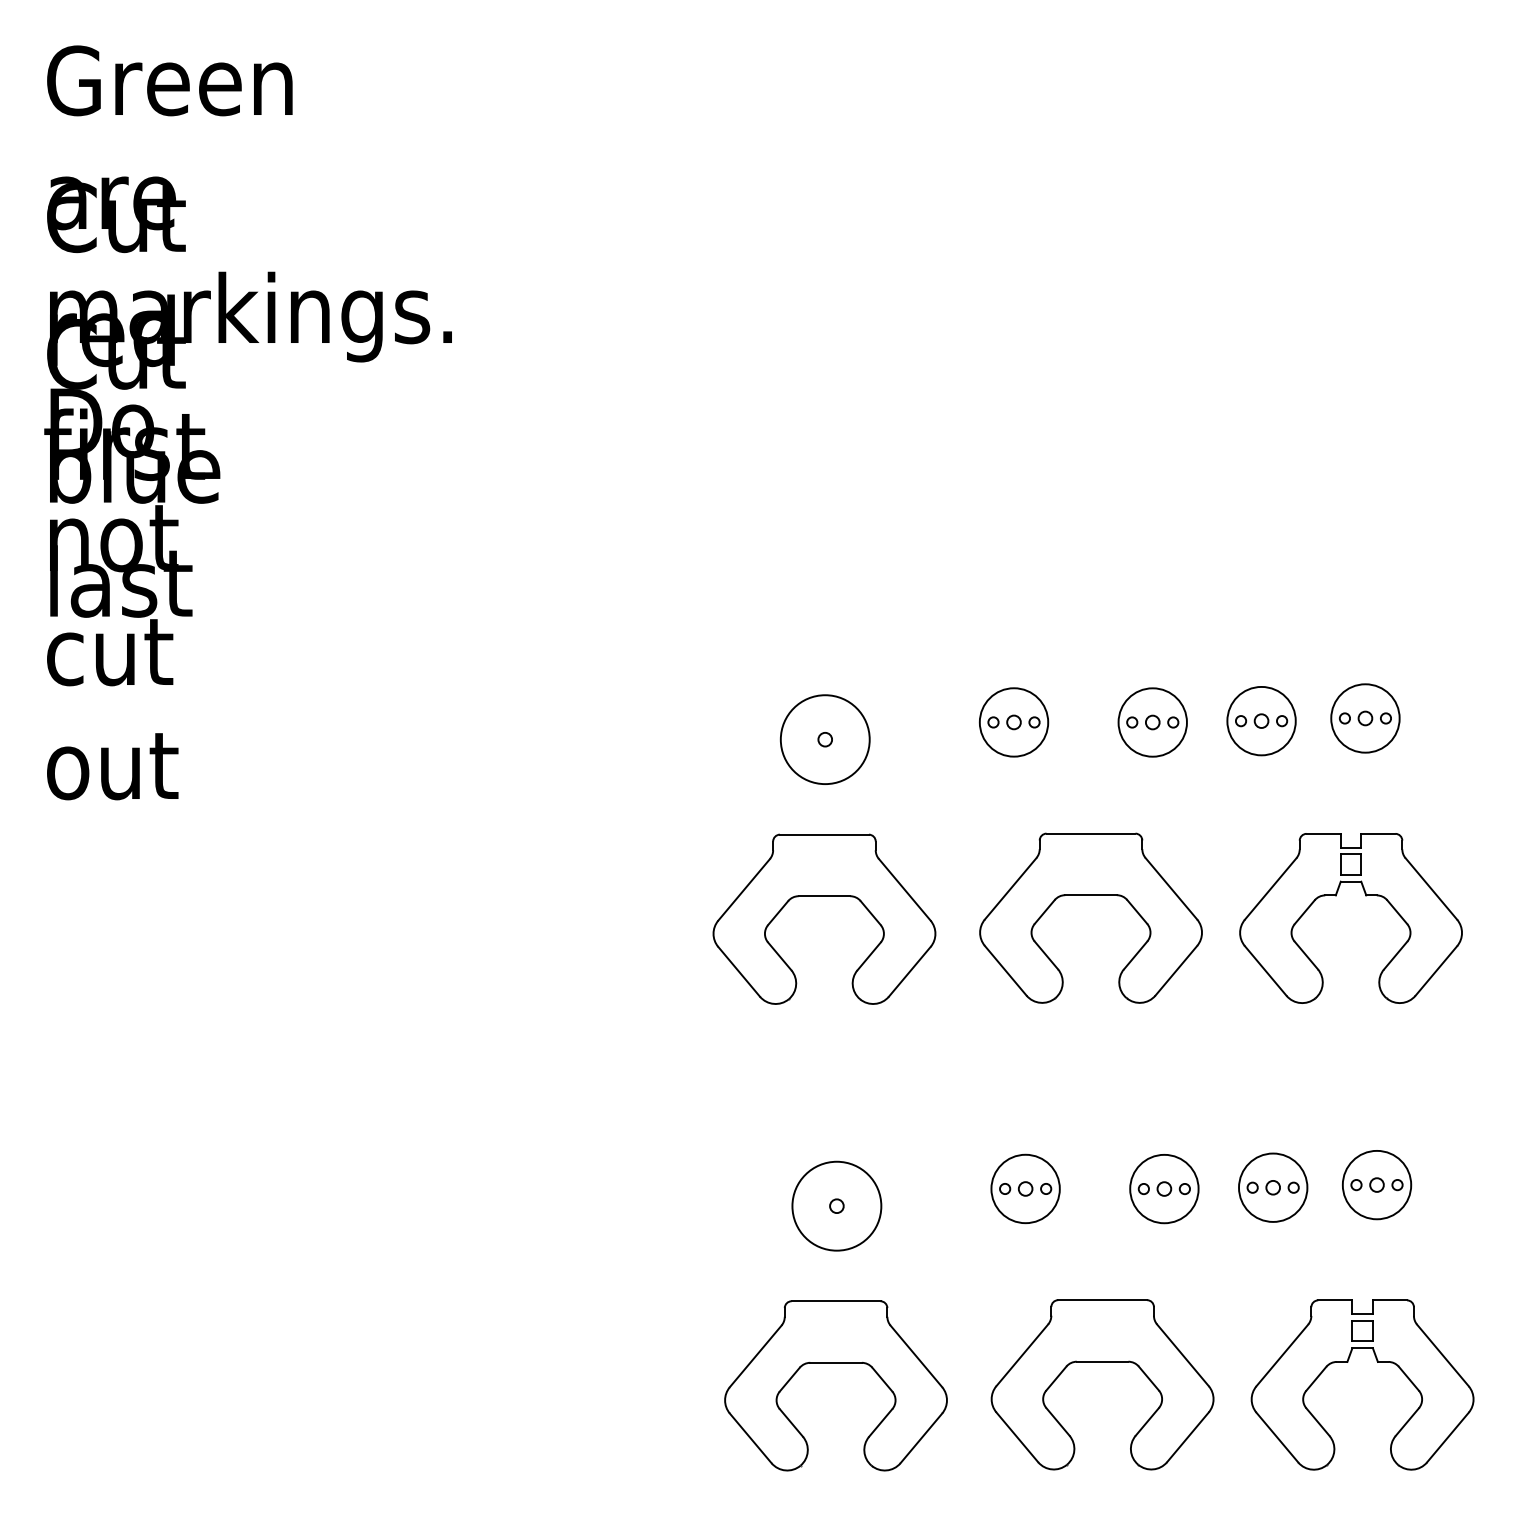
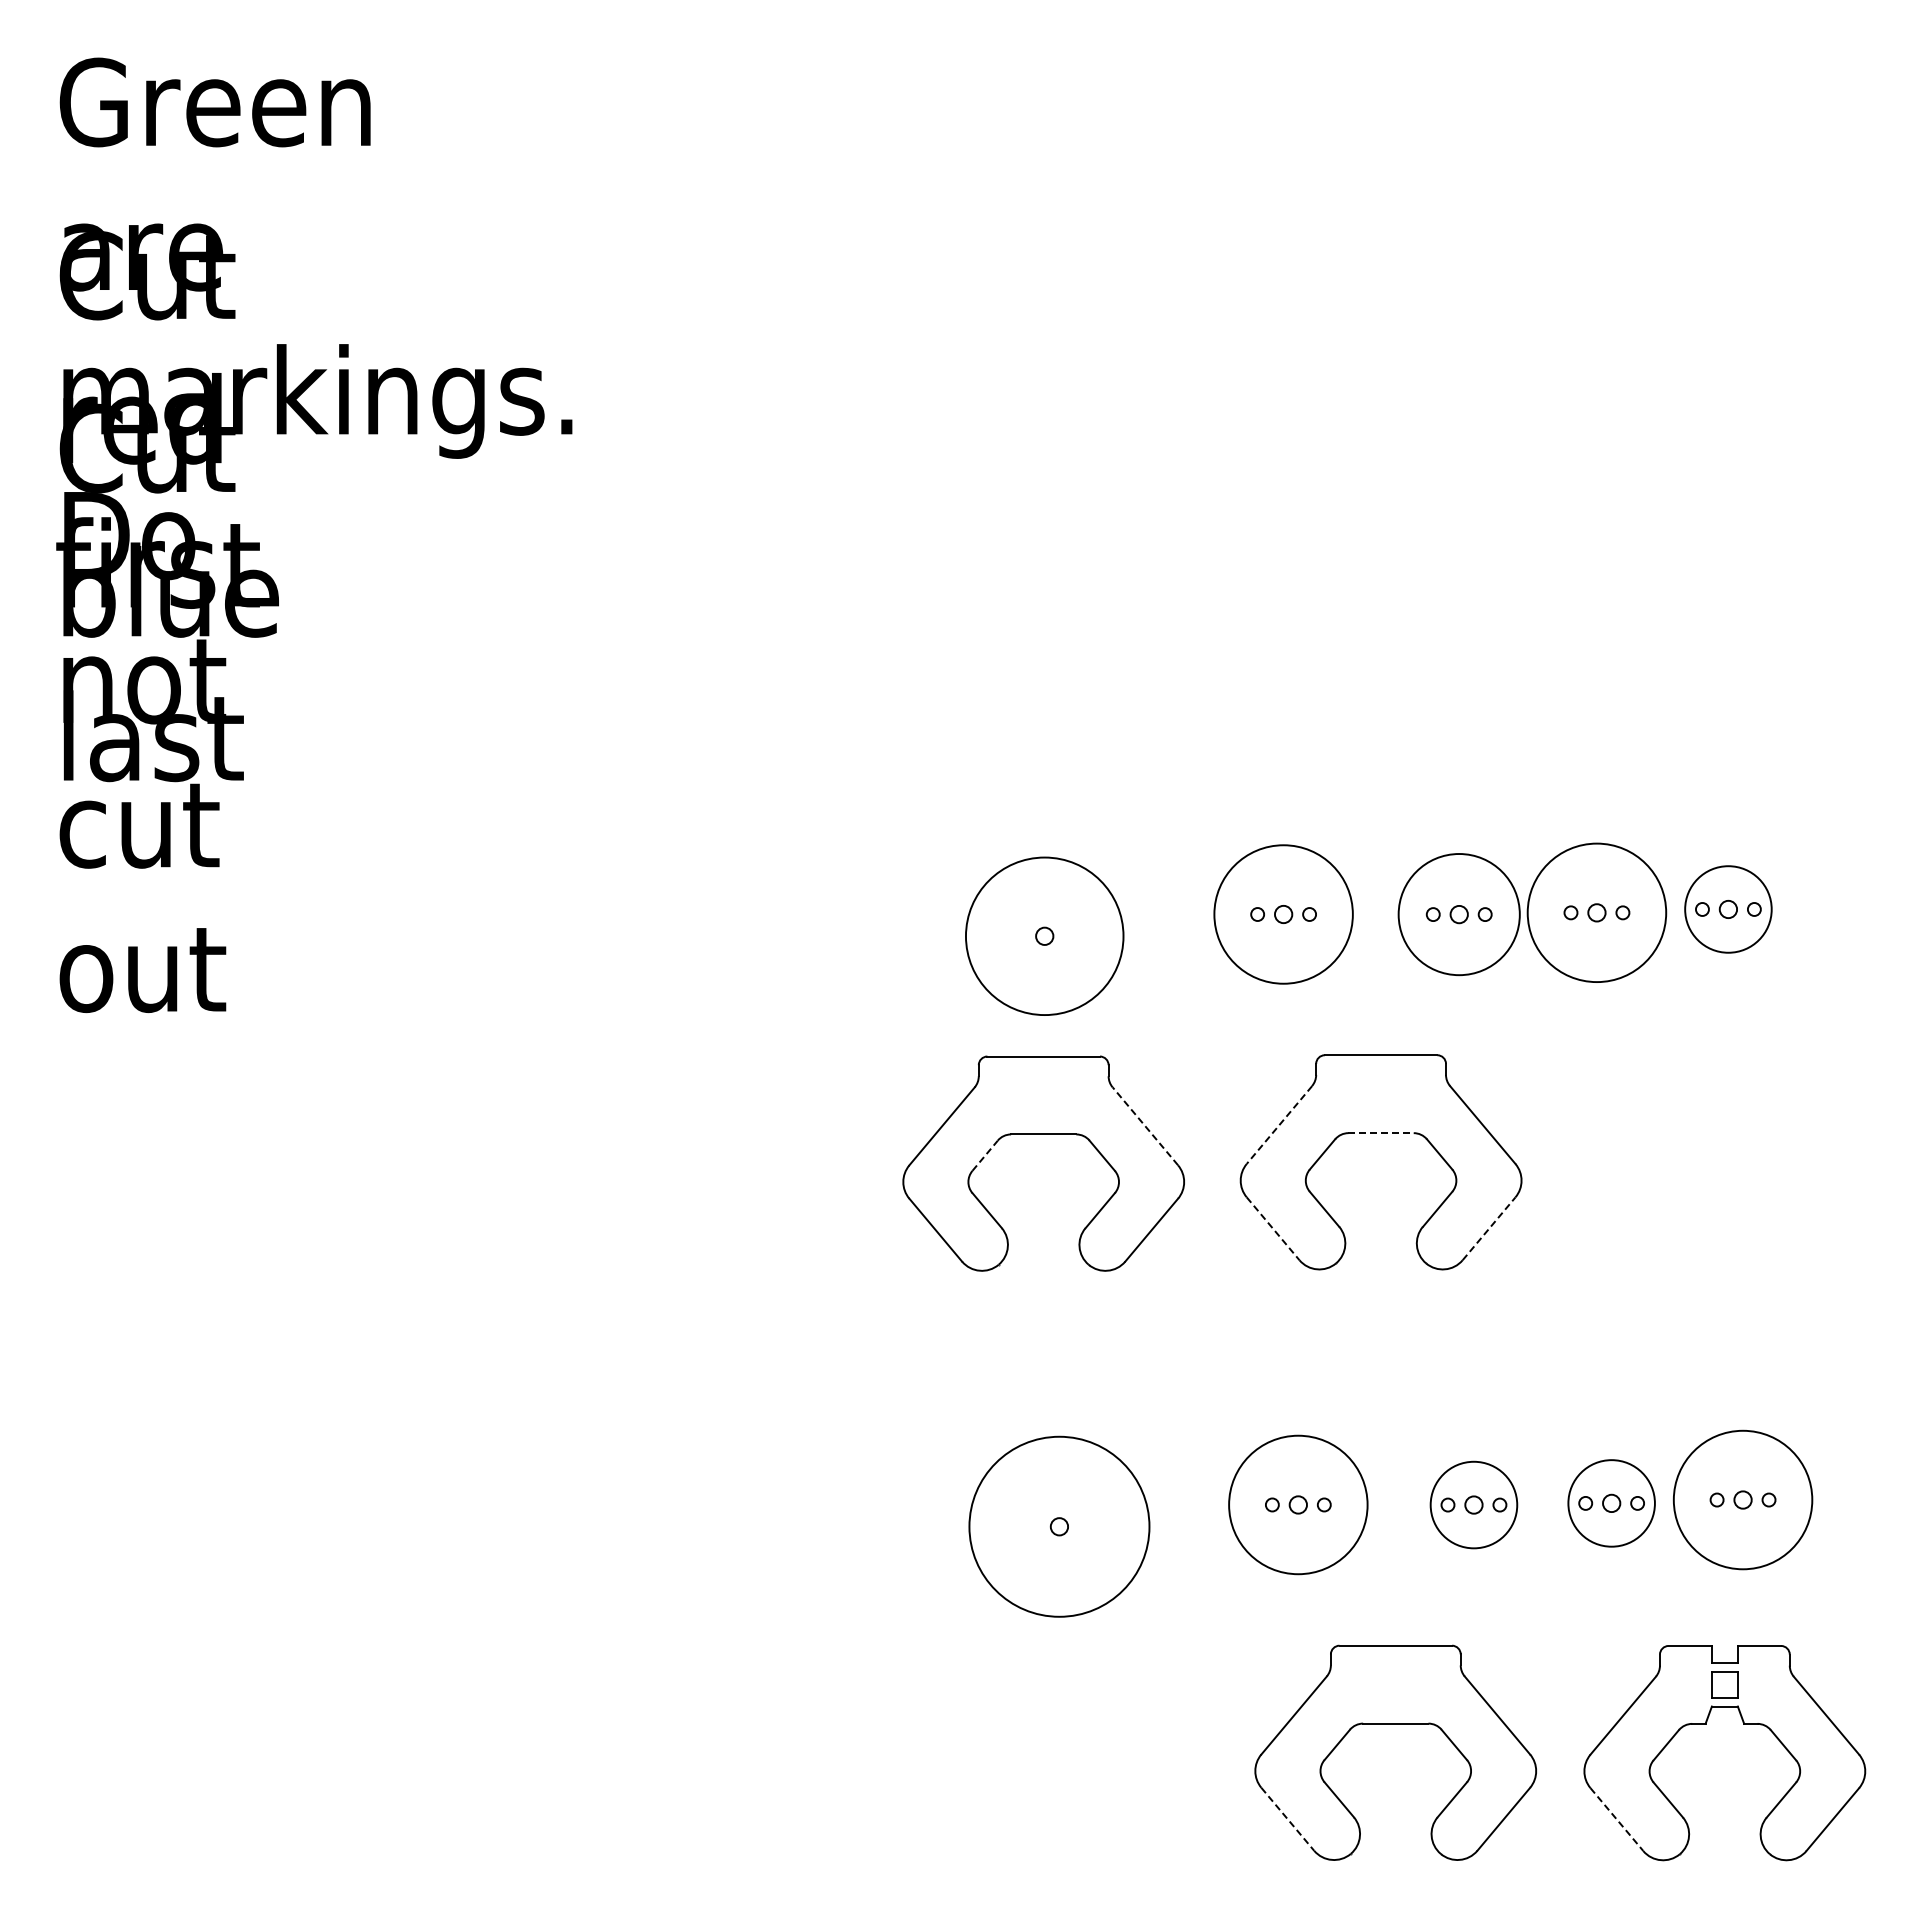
circle: (1261, 720) -> (1596, 912), size x1.6
circle: (1013, 722) -> (1283, 914), size x1.6
circle: (1152, 722) -> (1458, 914), size x1.4
circle: (825, 739) -> (1044, 936), size x1.4
line: (904, 889) -> (1145, 1126), solid -> dashed
line: (1010, 889) -> (1279, 1125), solid -> dashed
line: (1091, 895) -> (1381, 1133), solid -> dashed
part: (1365, 896) -> (1728, 1134), removed
line: (778, 912) -> (985, 1155), solid -> dashed
line: (1176, 970) -> (1489, 1228), solid -> dashed
line: (1006, 971) -> (1273, 1229), solid -> dashed
circle: (1376, 1184) -> (1742, 1499), size x1.6
circle: (1025, 1188) -> (1298, 1504), size x1.6
circle: (836, 1205) -> (1059, 1526), size x1.6
part: (836, 1363) -> (1058, 1725), removed
line: (1017, 1437) -> (1288, 1819), solid -> dashed
line: (1277, 1437) -> (1617, 1819), solid -> dashed

